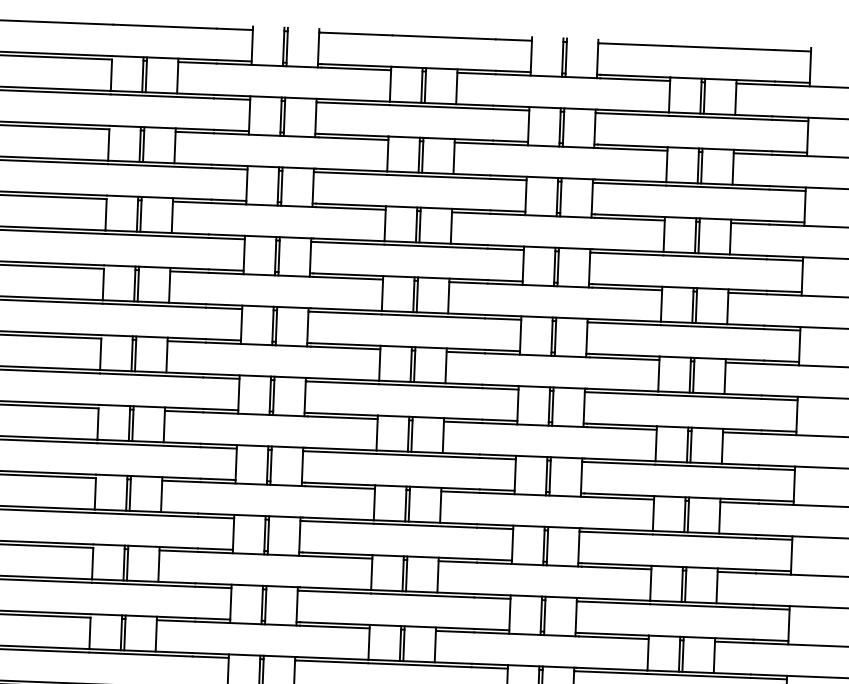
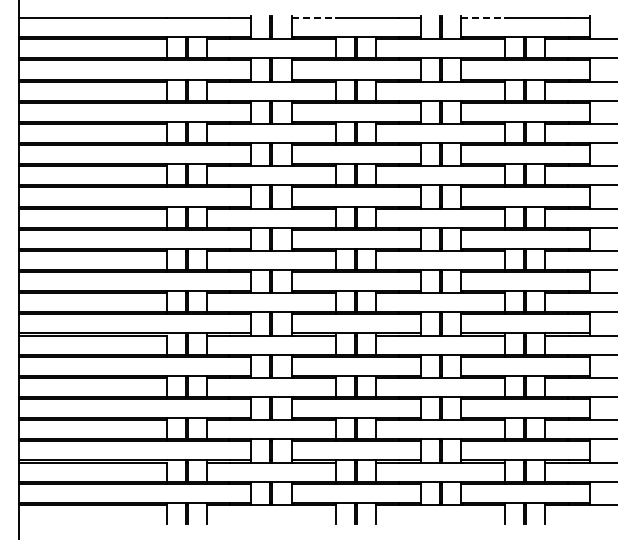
line: (357, 34) -> (314, 18), solid -> dashed
line: (635, 45) -> (483, 18), solid -> dashed

